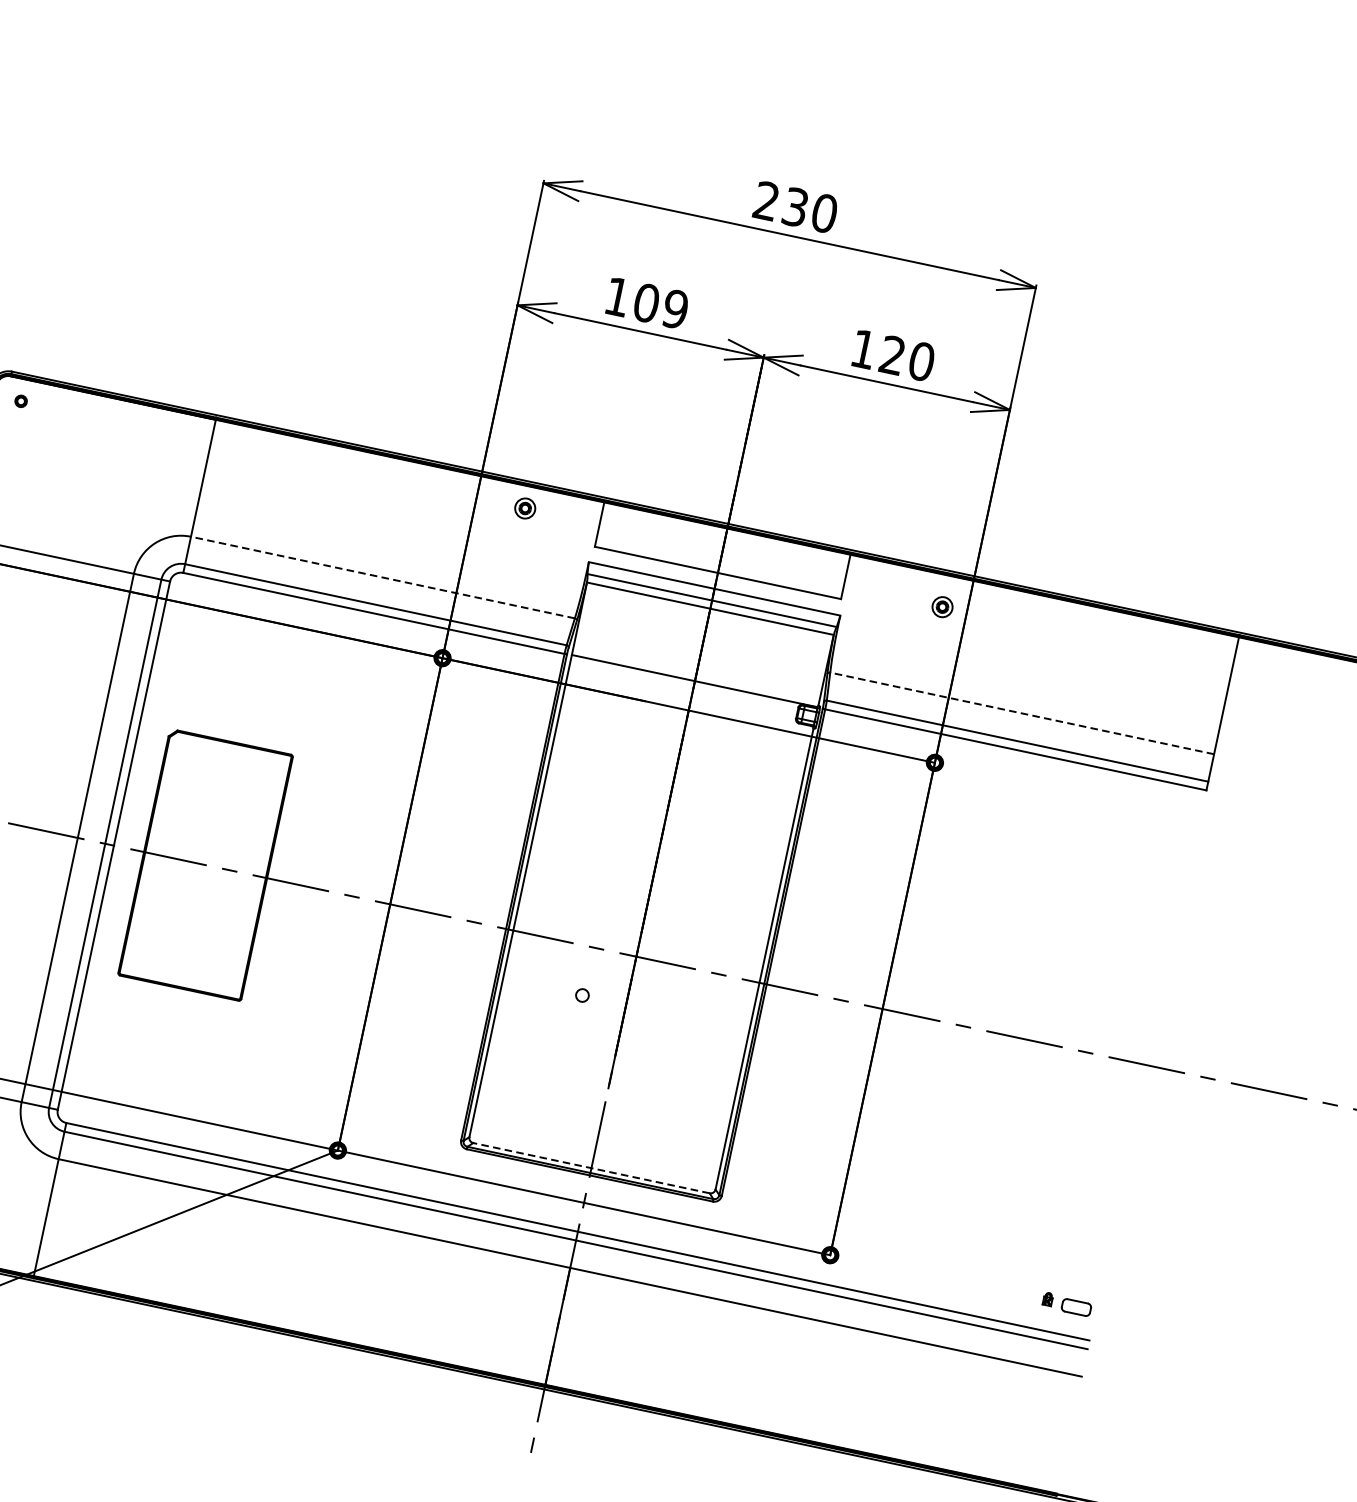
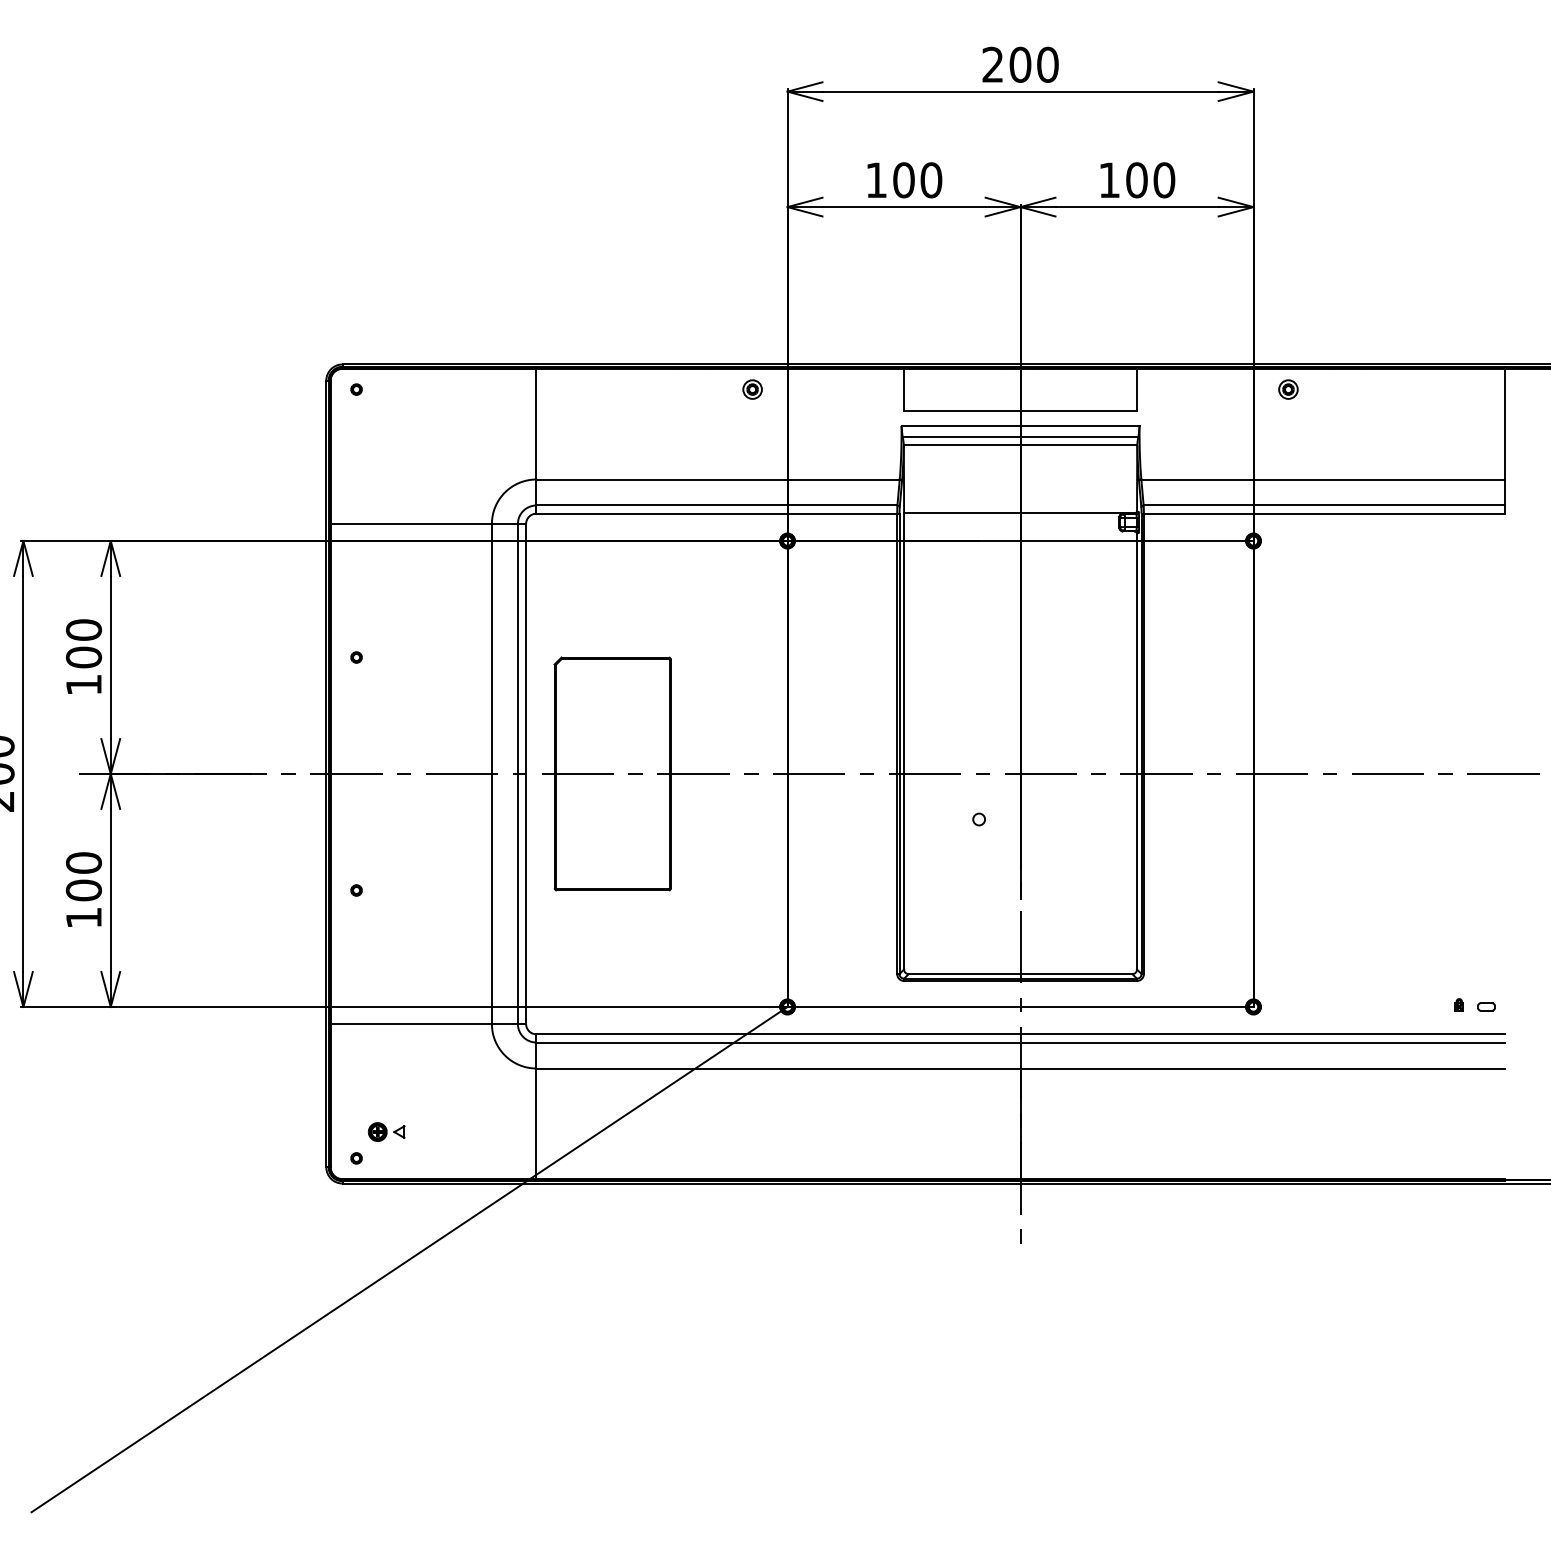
text: (795, 206) -> (1020, 64), 230 -> 200
text: (675, 309) -> (931, 180), 109 -> 100
text: (892, 355) -> (1136, 180), 120 -> 100
part: (525, 508) -> (752, 389), moved
line: (383, 577) -> (718, 479), dashed -> solid
part: (942, 607) -> (1288, 389), moved
line: (1022, 713) -> (1323, 479), dashed -> solid
line: (591, 1168) -> (1020, 974), dashed -> solid
part: (1076, 1307) -> (1486, 1006), size x0.62

